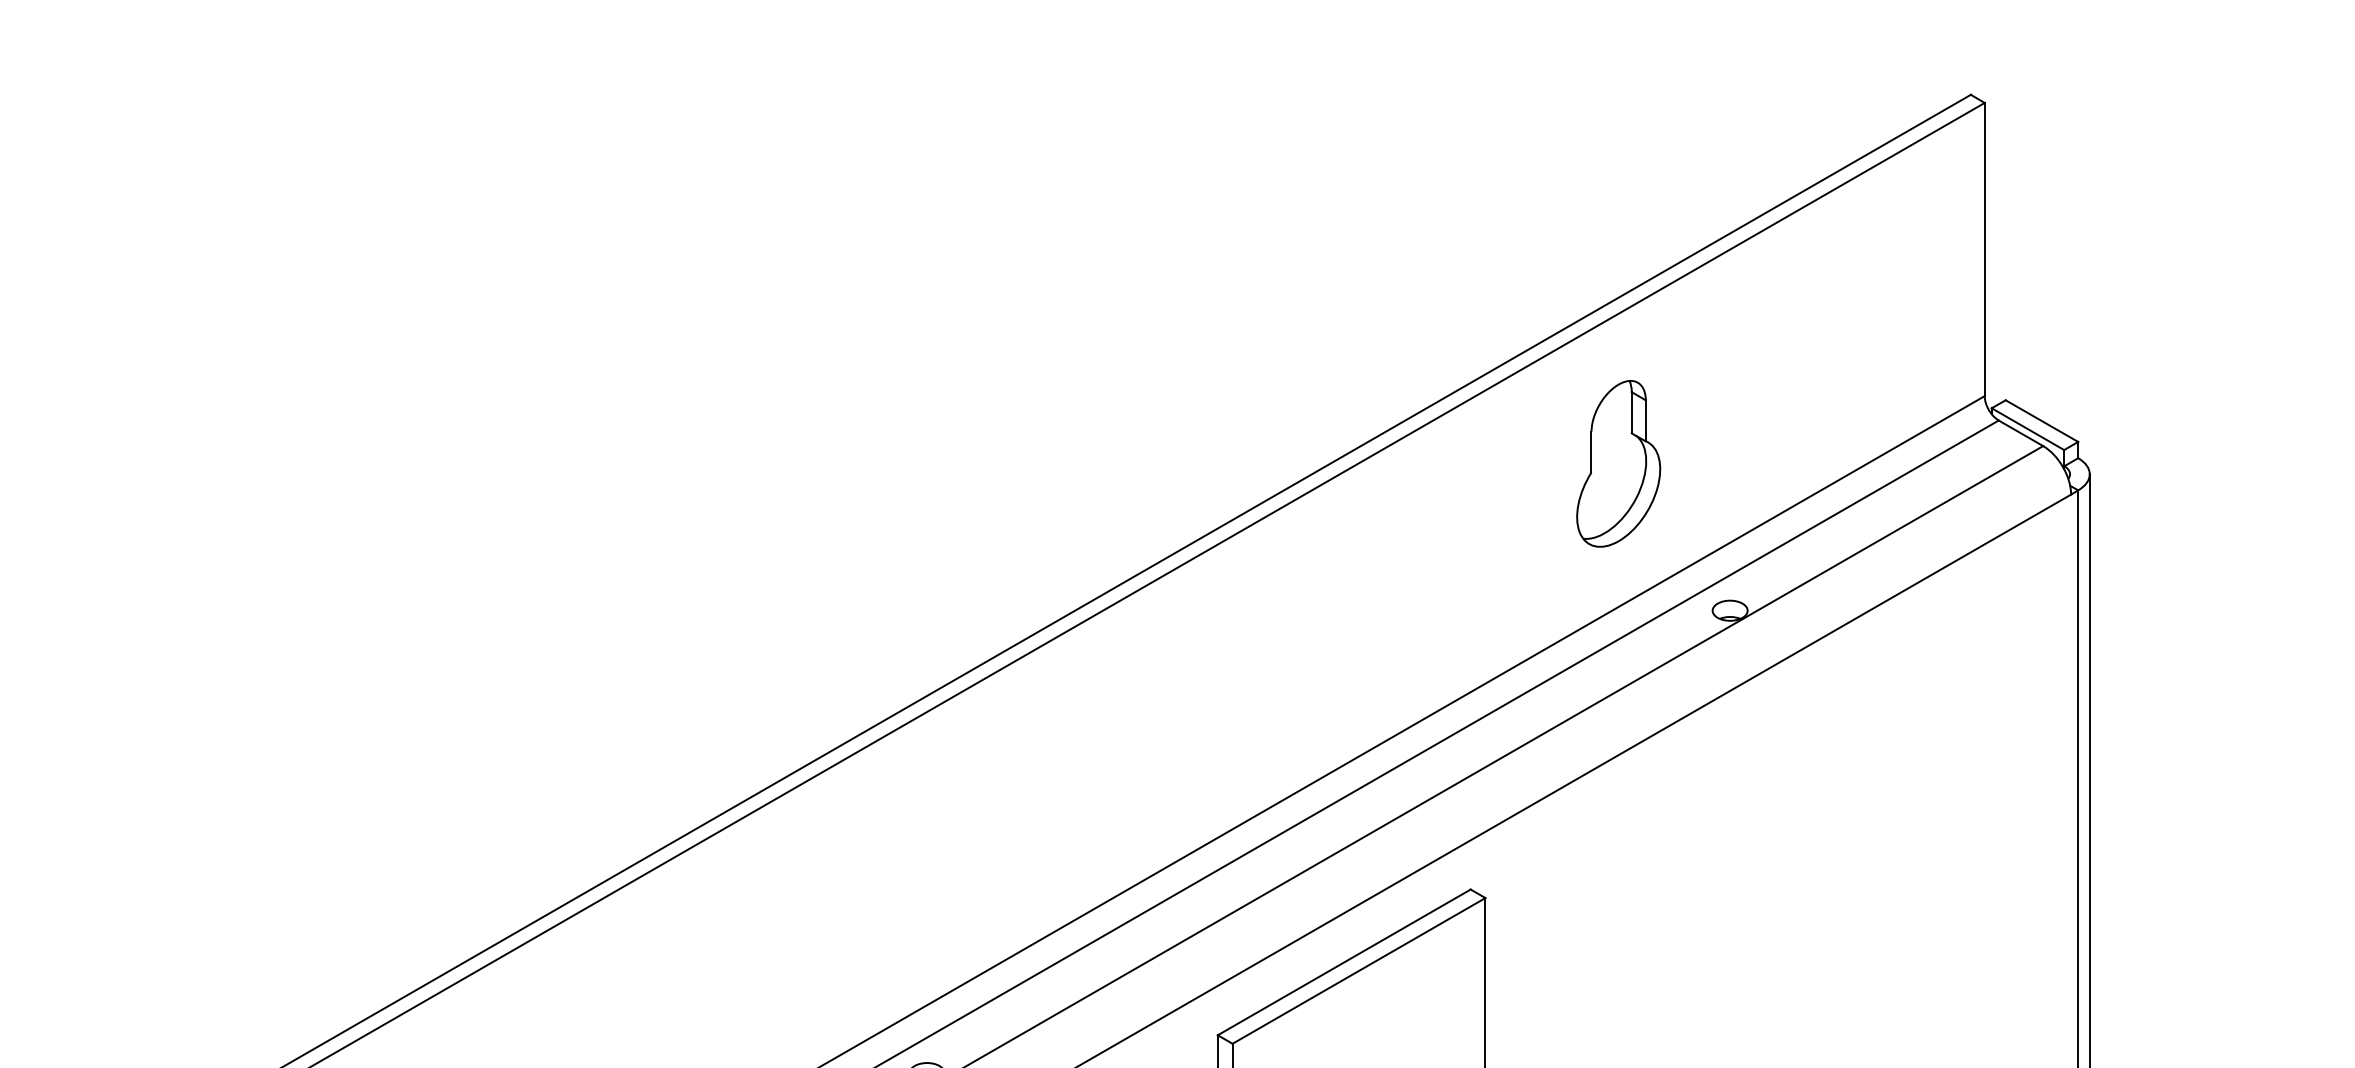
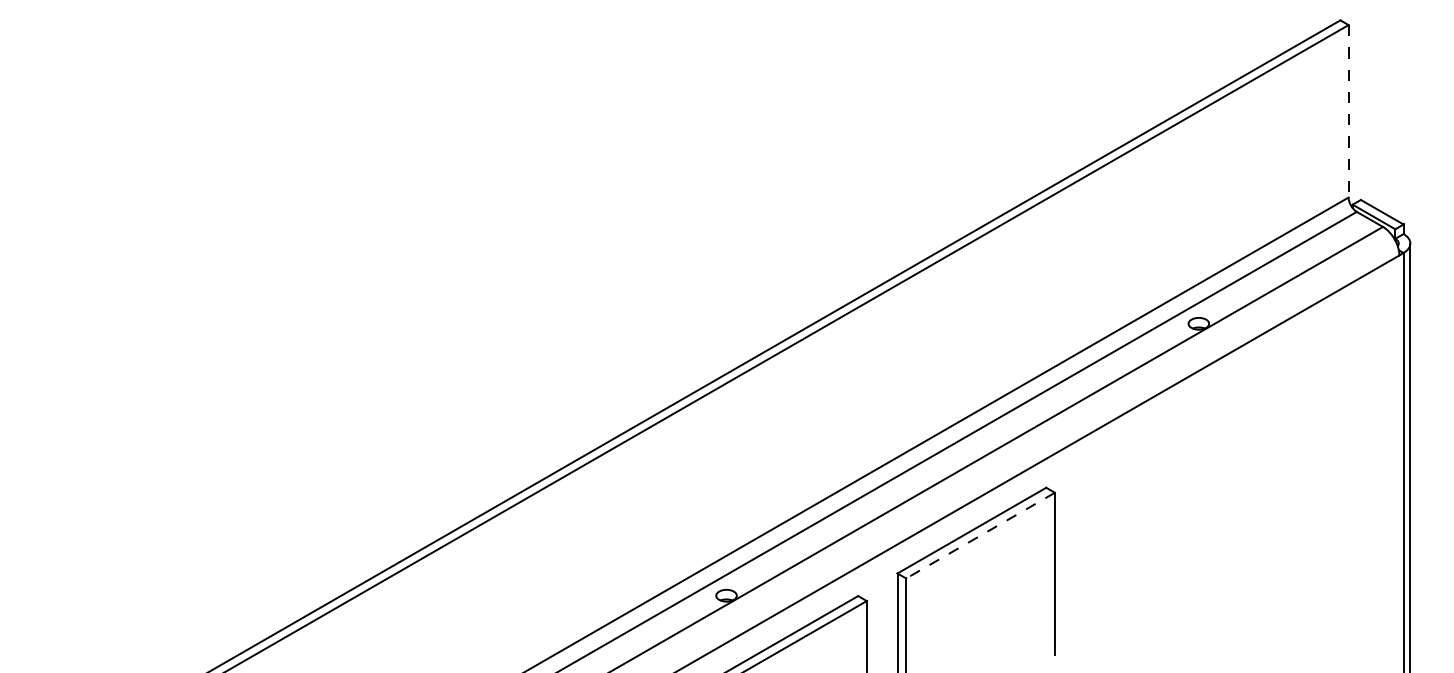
line: (1984, 249) -> (1348, 111), solid -> dashed
part: (1619, 464) -> (1133, 237), removed
line: (1358, 970) -> (980, 535), solid -> dashed

